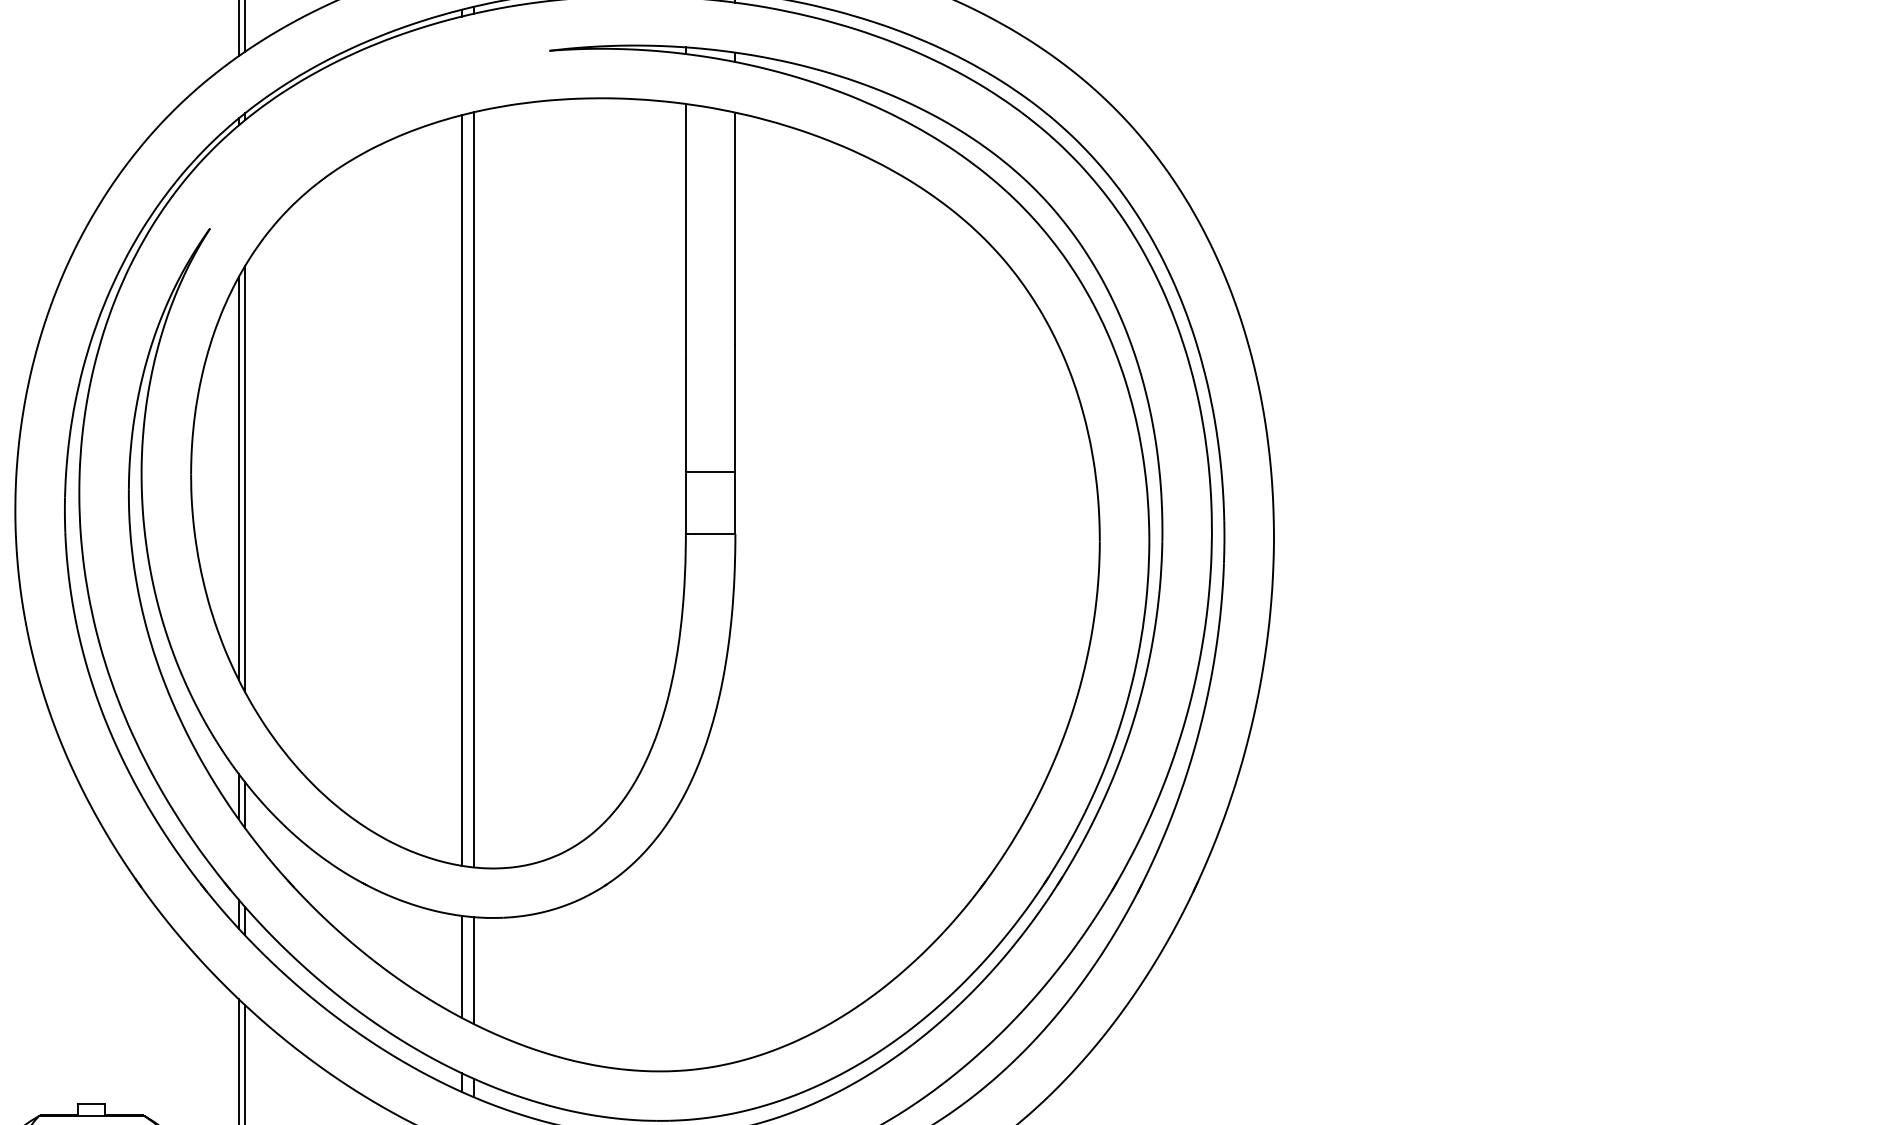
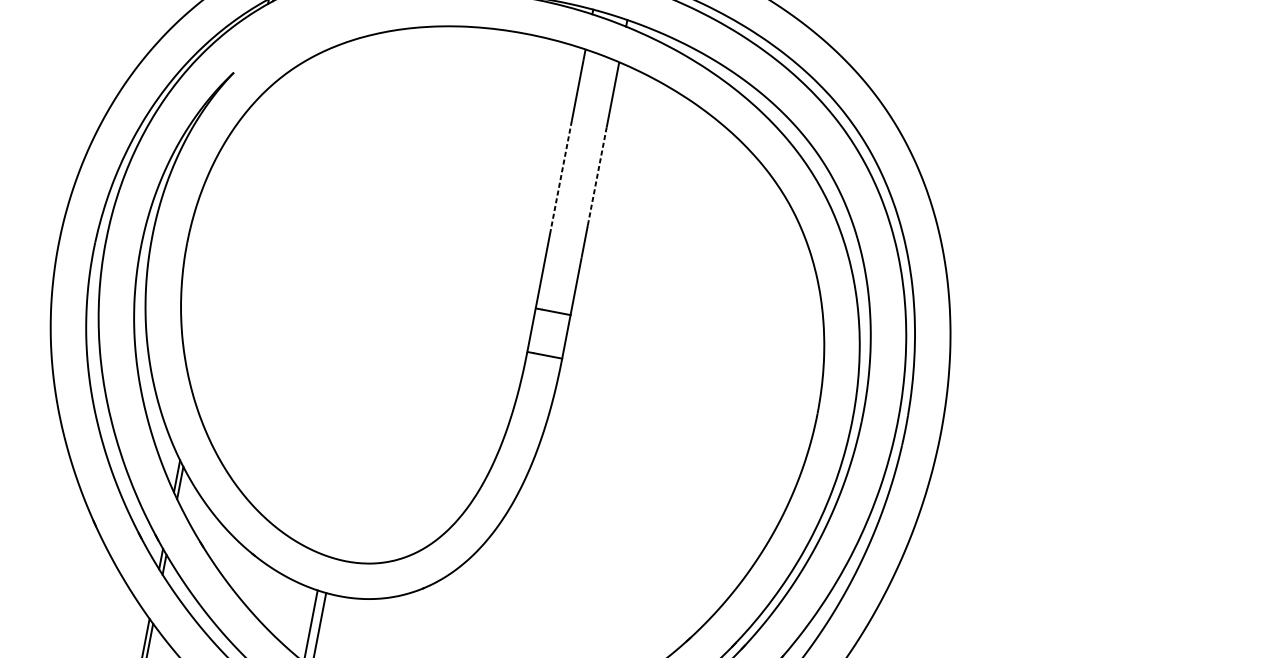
line: (735, 274) -> (597, 176), solid -> dashed
line: (685, 282) -> (561, 175), solid -> dashed
line: (238, 478) -> (219, 252), removed
line: (244, 478) -> (224, 253), removed
line: (473, 489) -> (383, 291), removed
line: (461, 490) -> (375, 291), removed

